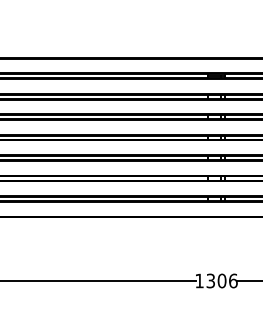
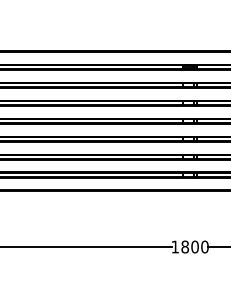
text: (221, 280) -> (194, 246), 1306 -> 1800

